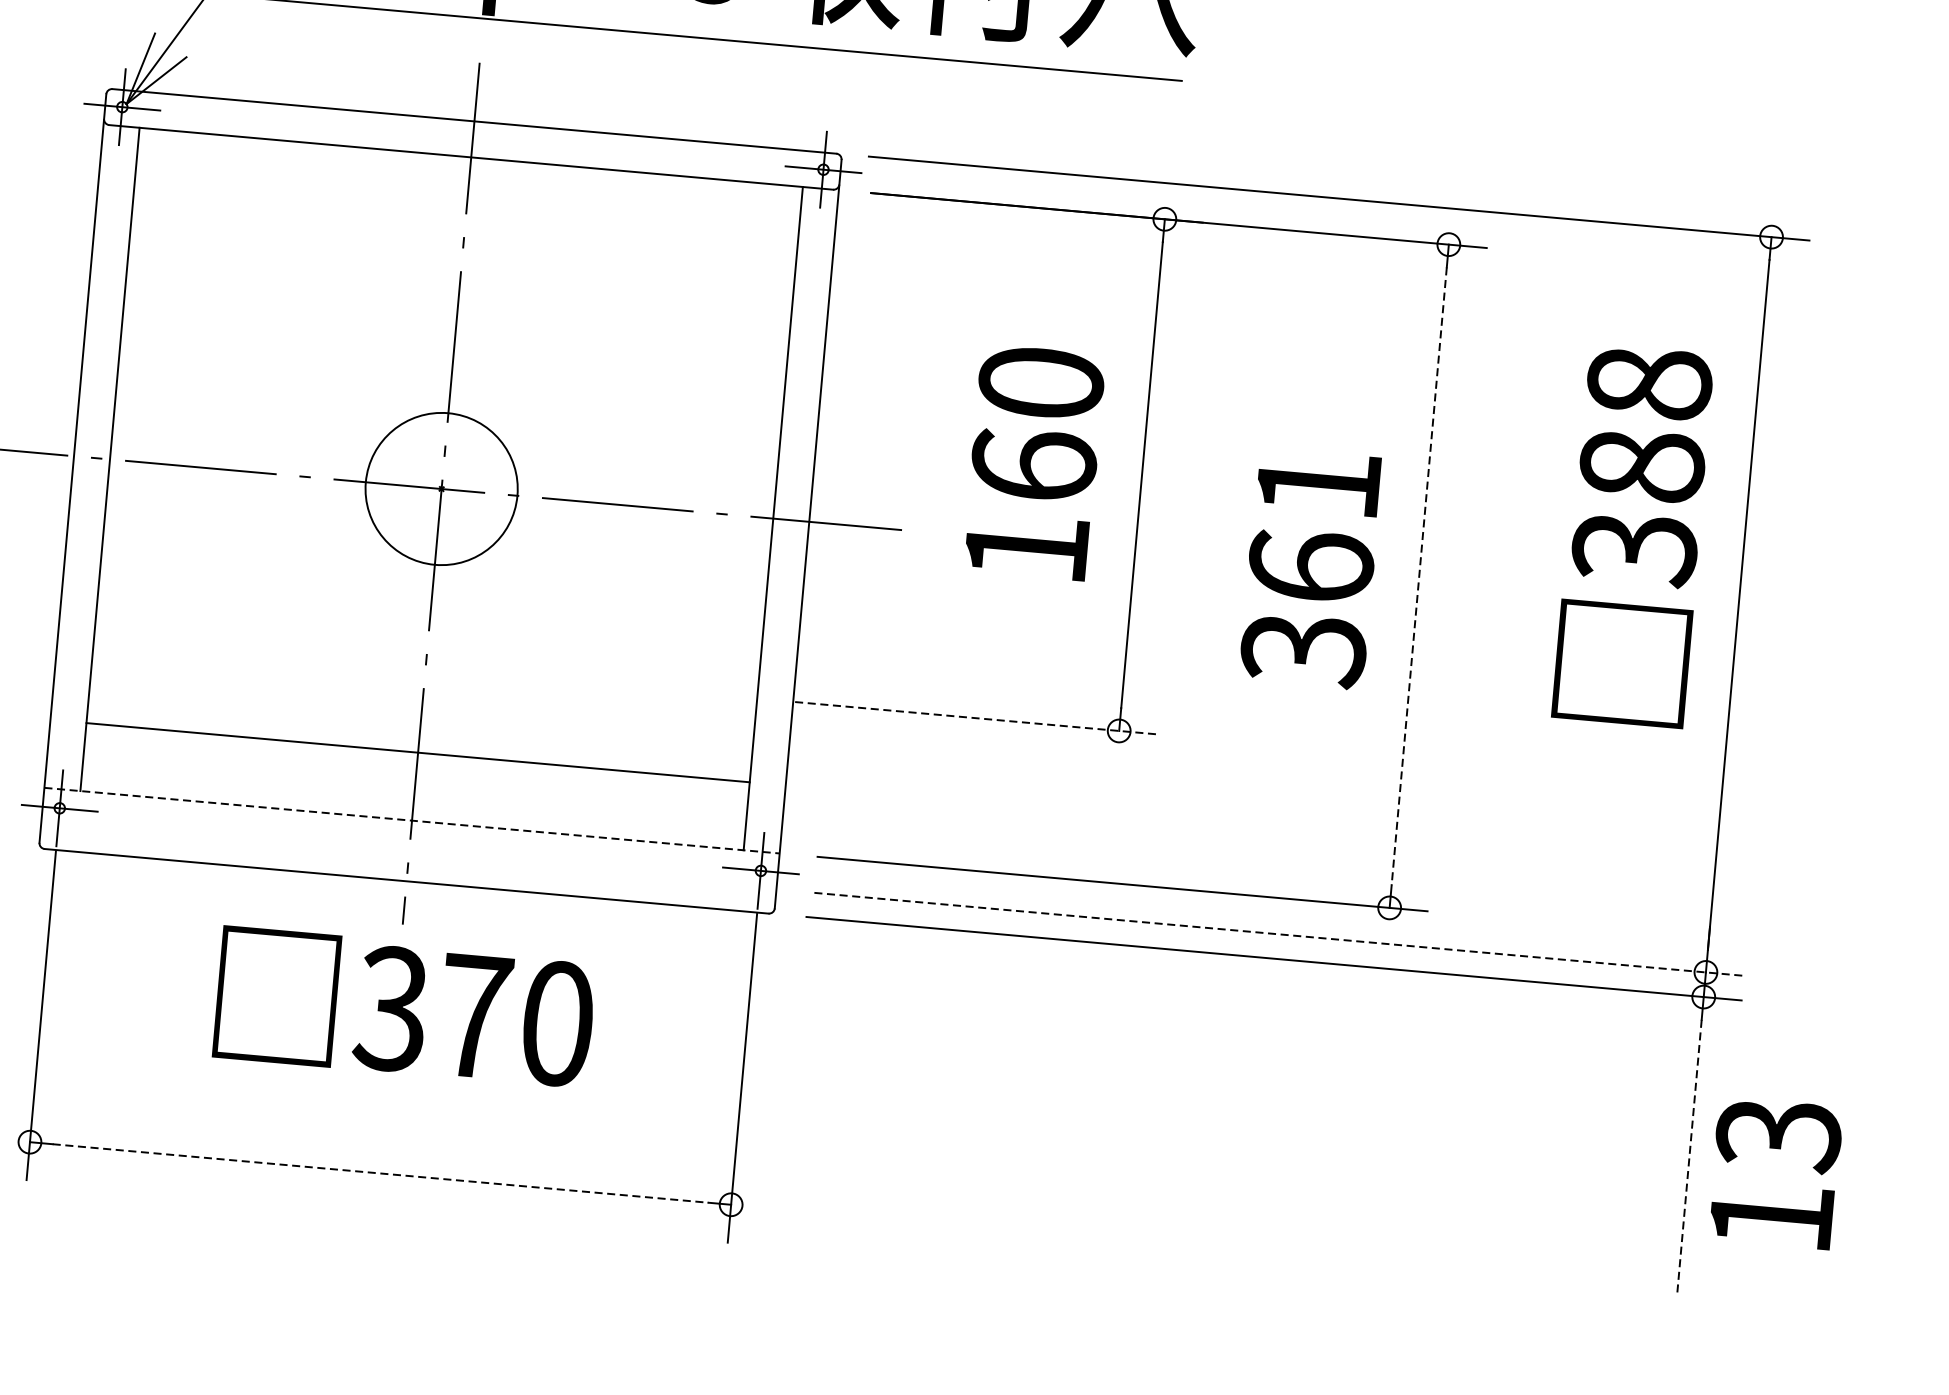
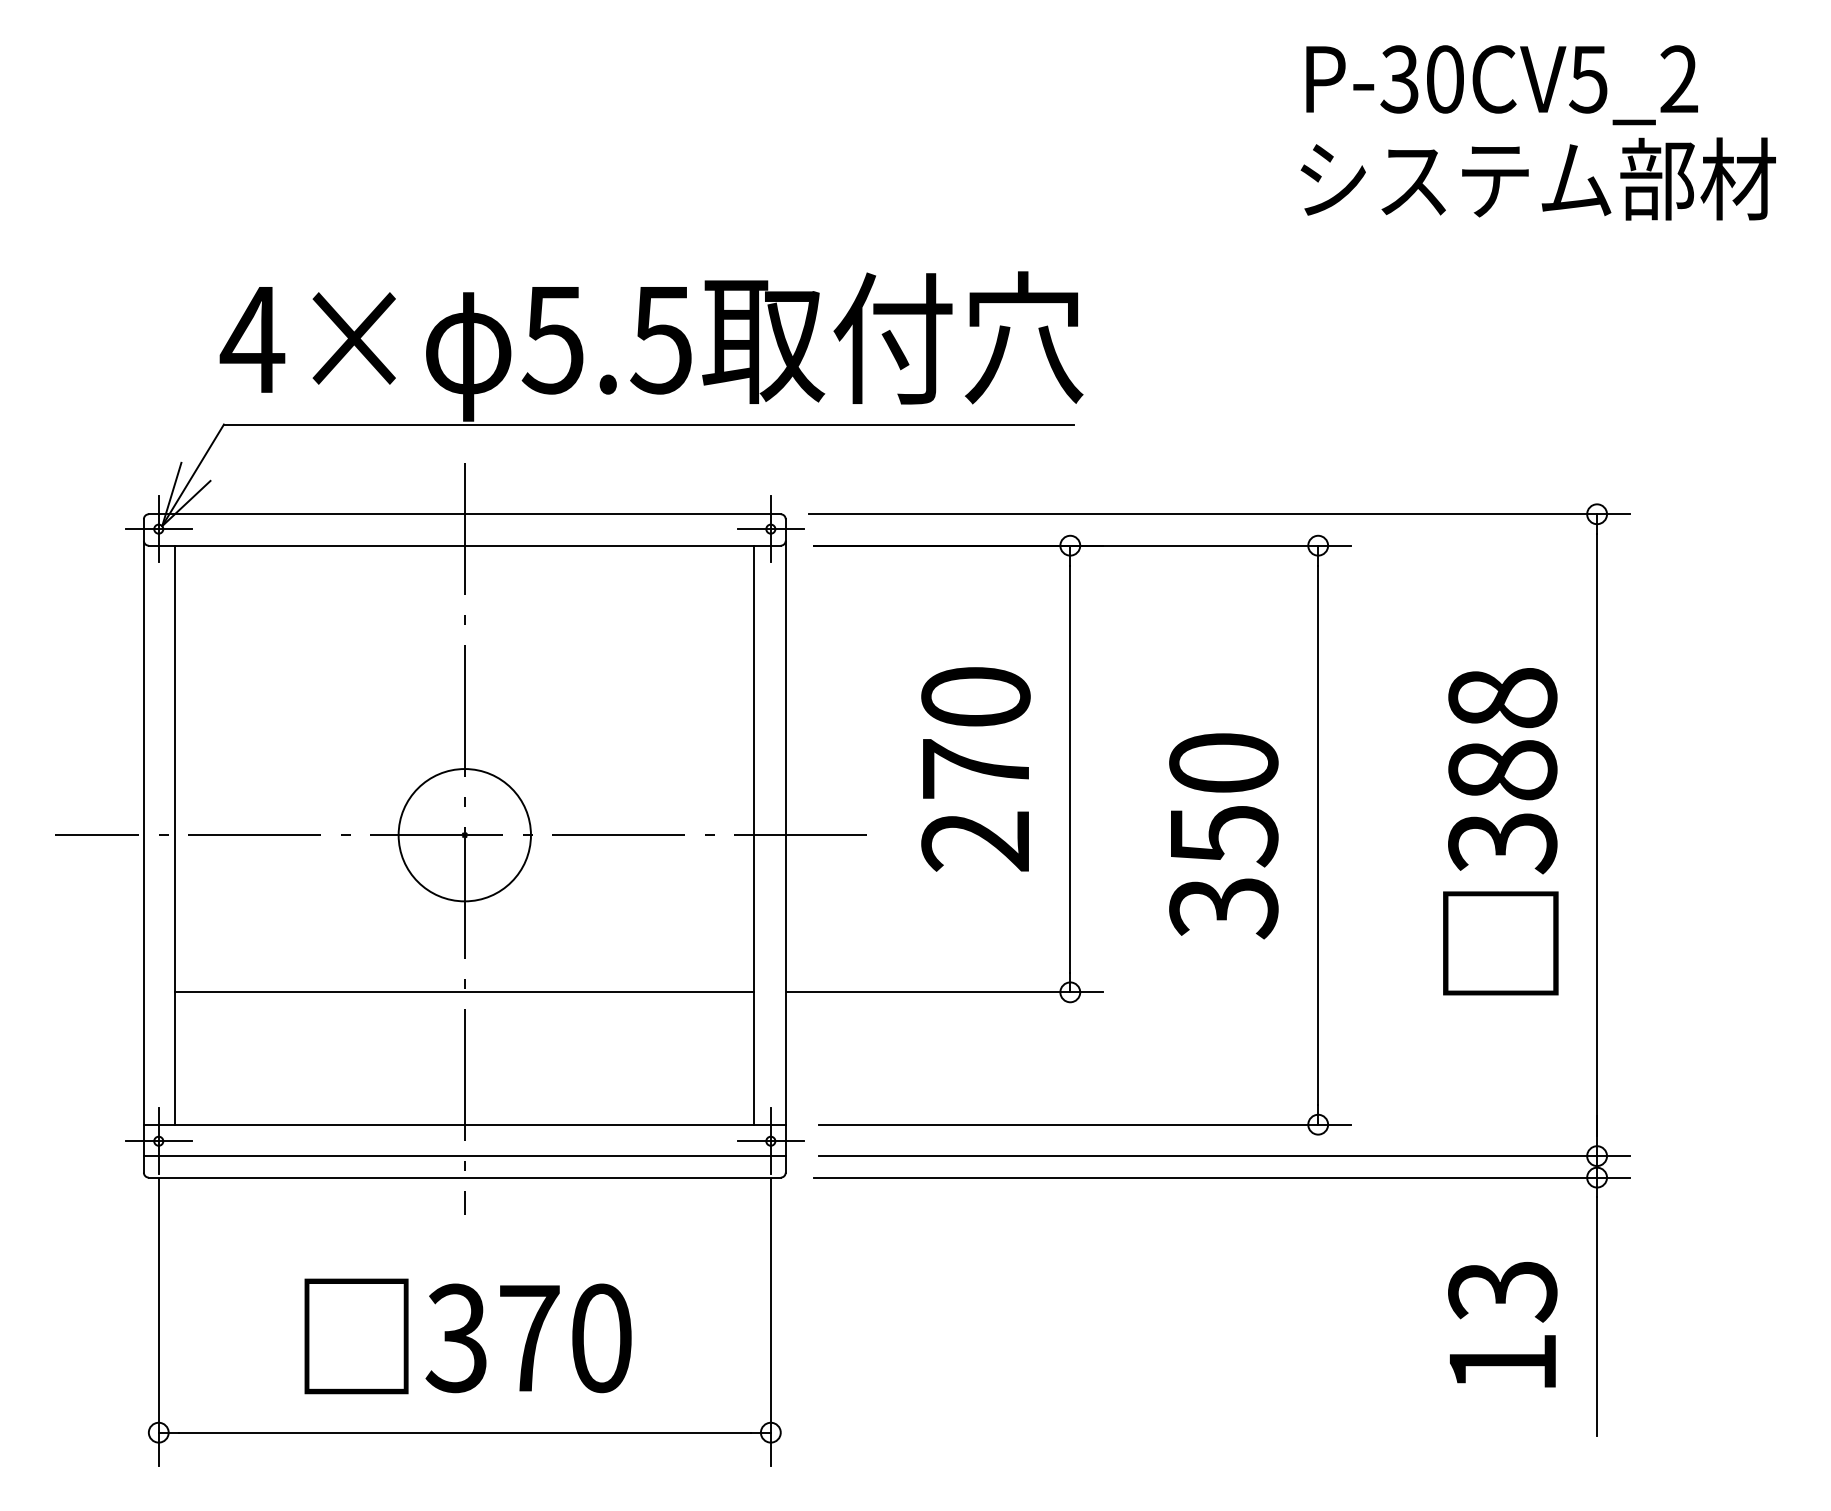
text: (1029, 506) -> (975, 804), 160 -> 270
text: (1314, 526) -> (1223, 800), 361 -> 350
text: (1633, 535) -> (1500, 831), moved
line: (1419, 576) -> (1318, 835), dashed -> solid
line: (976, 718) -> (945, 992), dashed -> solid
line: (417, 752) -> (464, 992), moved
line: (411, 820) -> (464, 1124), dashed -> solid
line: (408, 857) -> (464, 1156), added
line: (1279, 934) -> (1224, 1156), dashed -> solid
text: (404, 1007) -> (467, 1336), moved
line: (1689, 1157) -> (1597, 1317), dashed -> solid
line: (381, 1173) -> (465, 1432), dashed -> solid
text: (1775, 1173) -> (1502, 1324), moved

